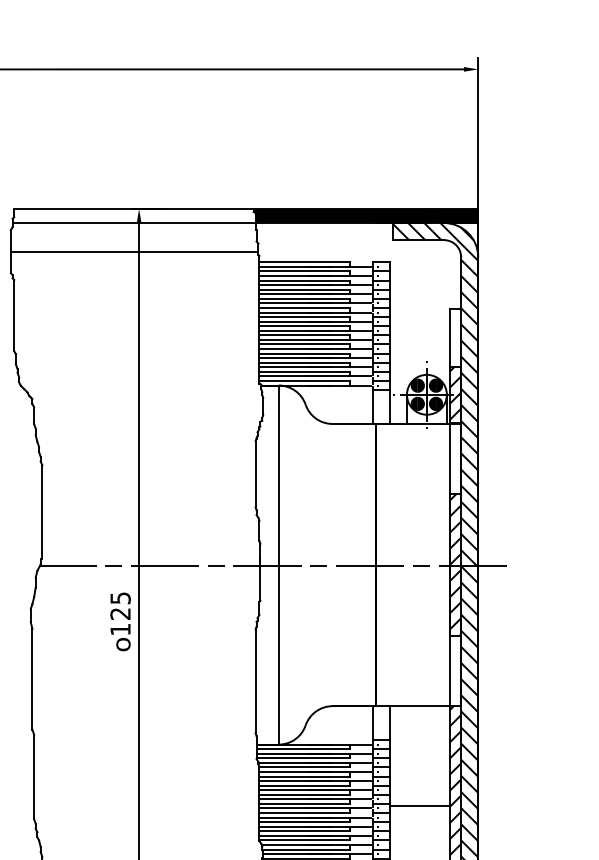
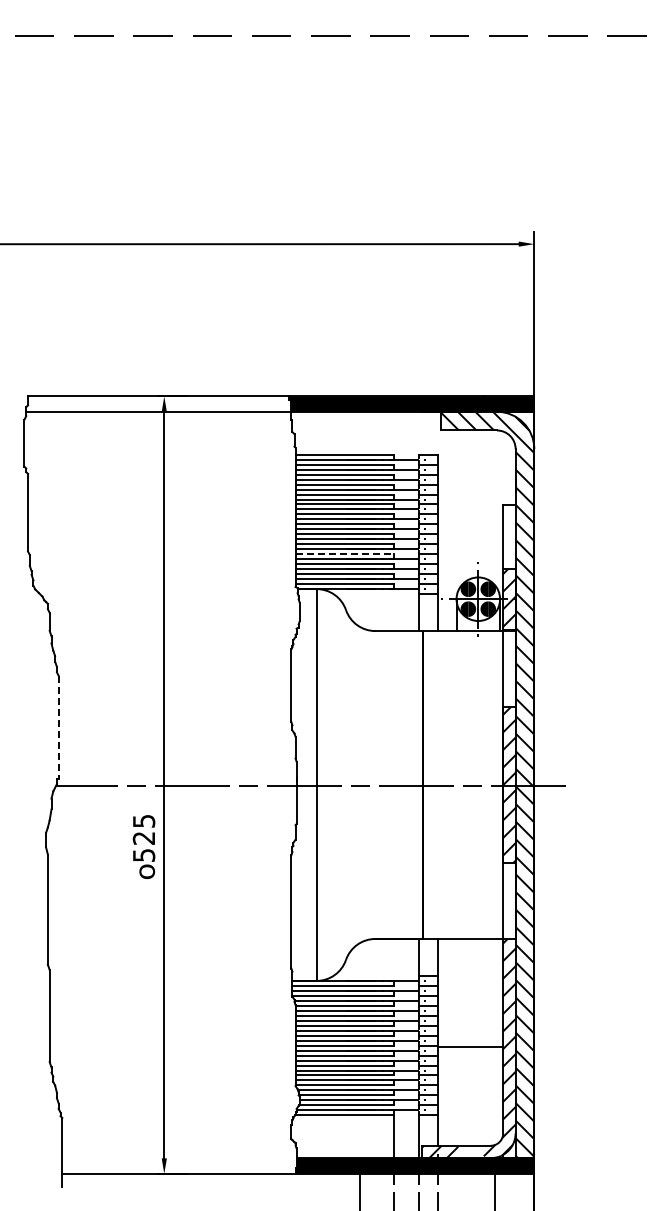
line: (134, 252) -> (159, 443), removed
line: (305, 353) -> (345, 554), solid -> dashed
line: (42, 512) -> (58, 727), solid -> dashed
text: (120, 629) -> (144, 855), 125 -> 525

